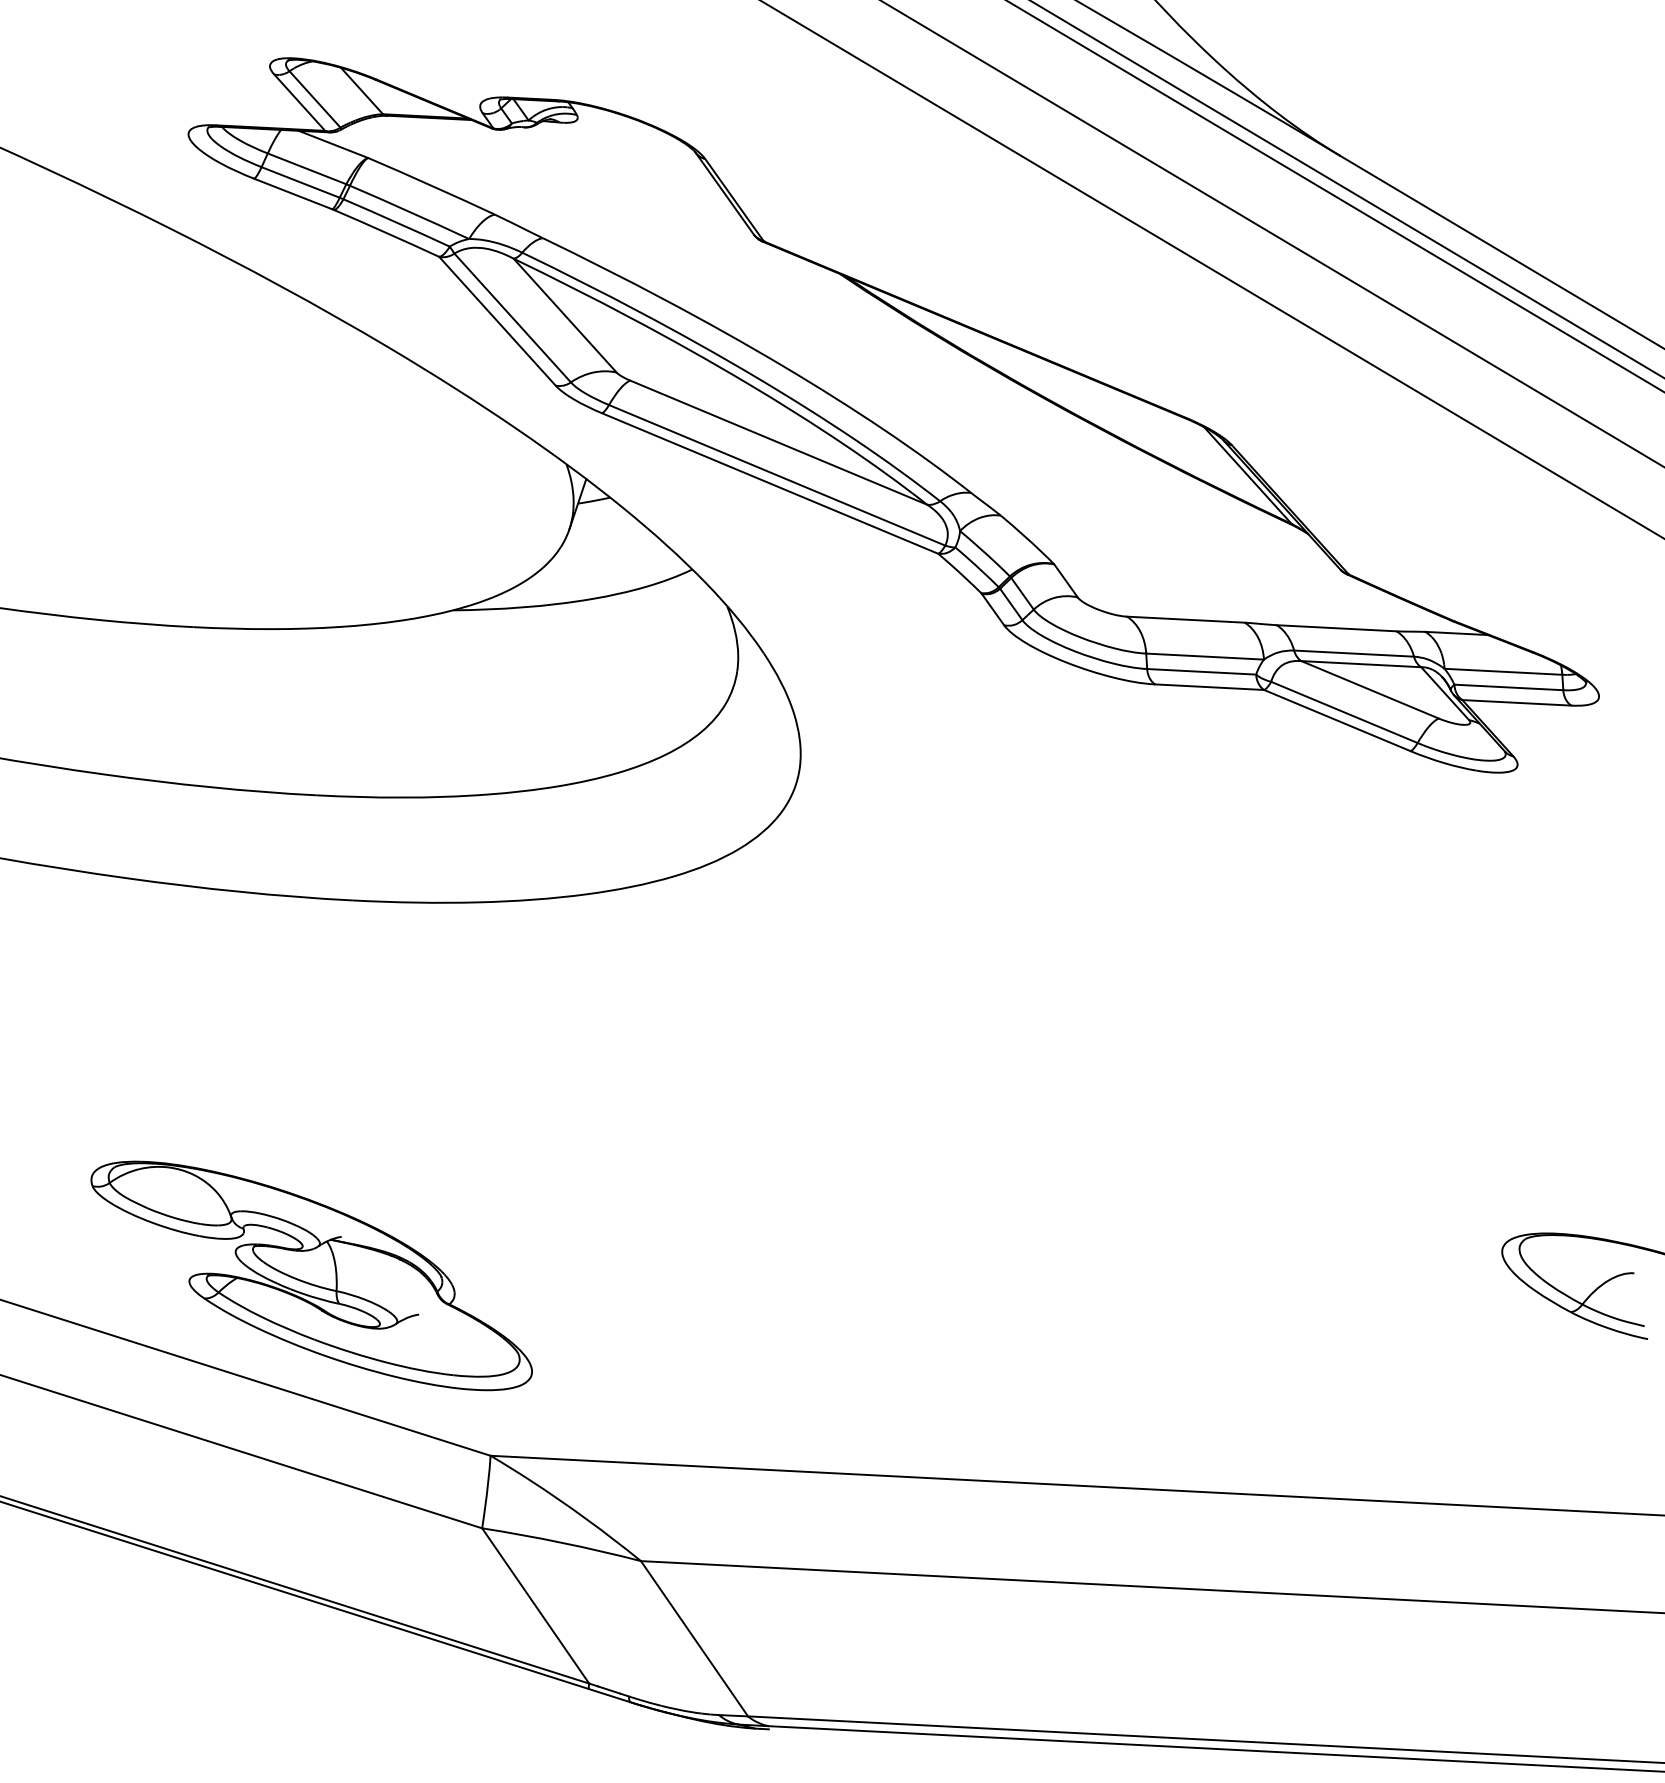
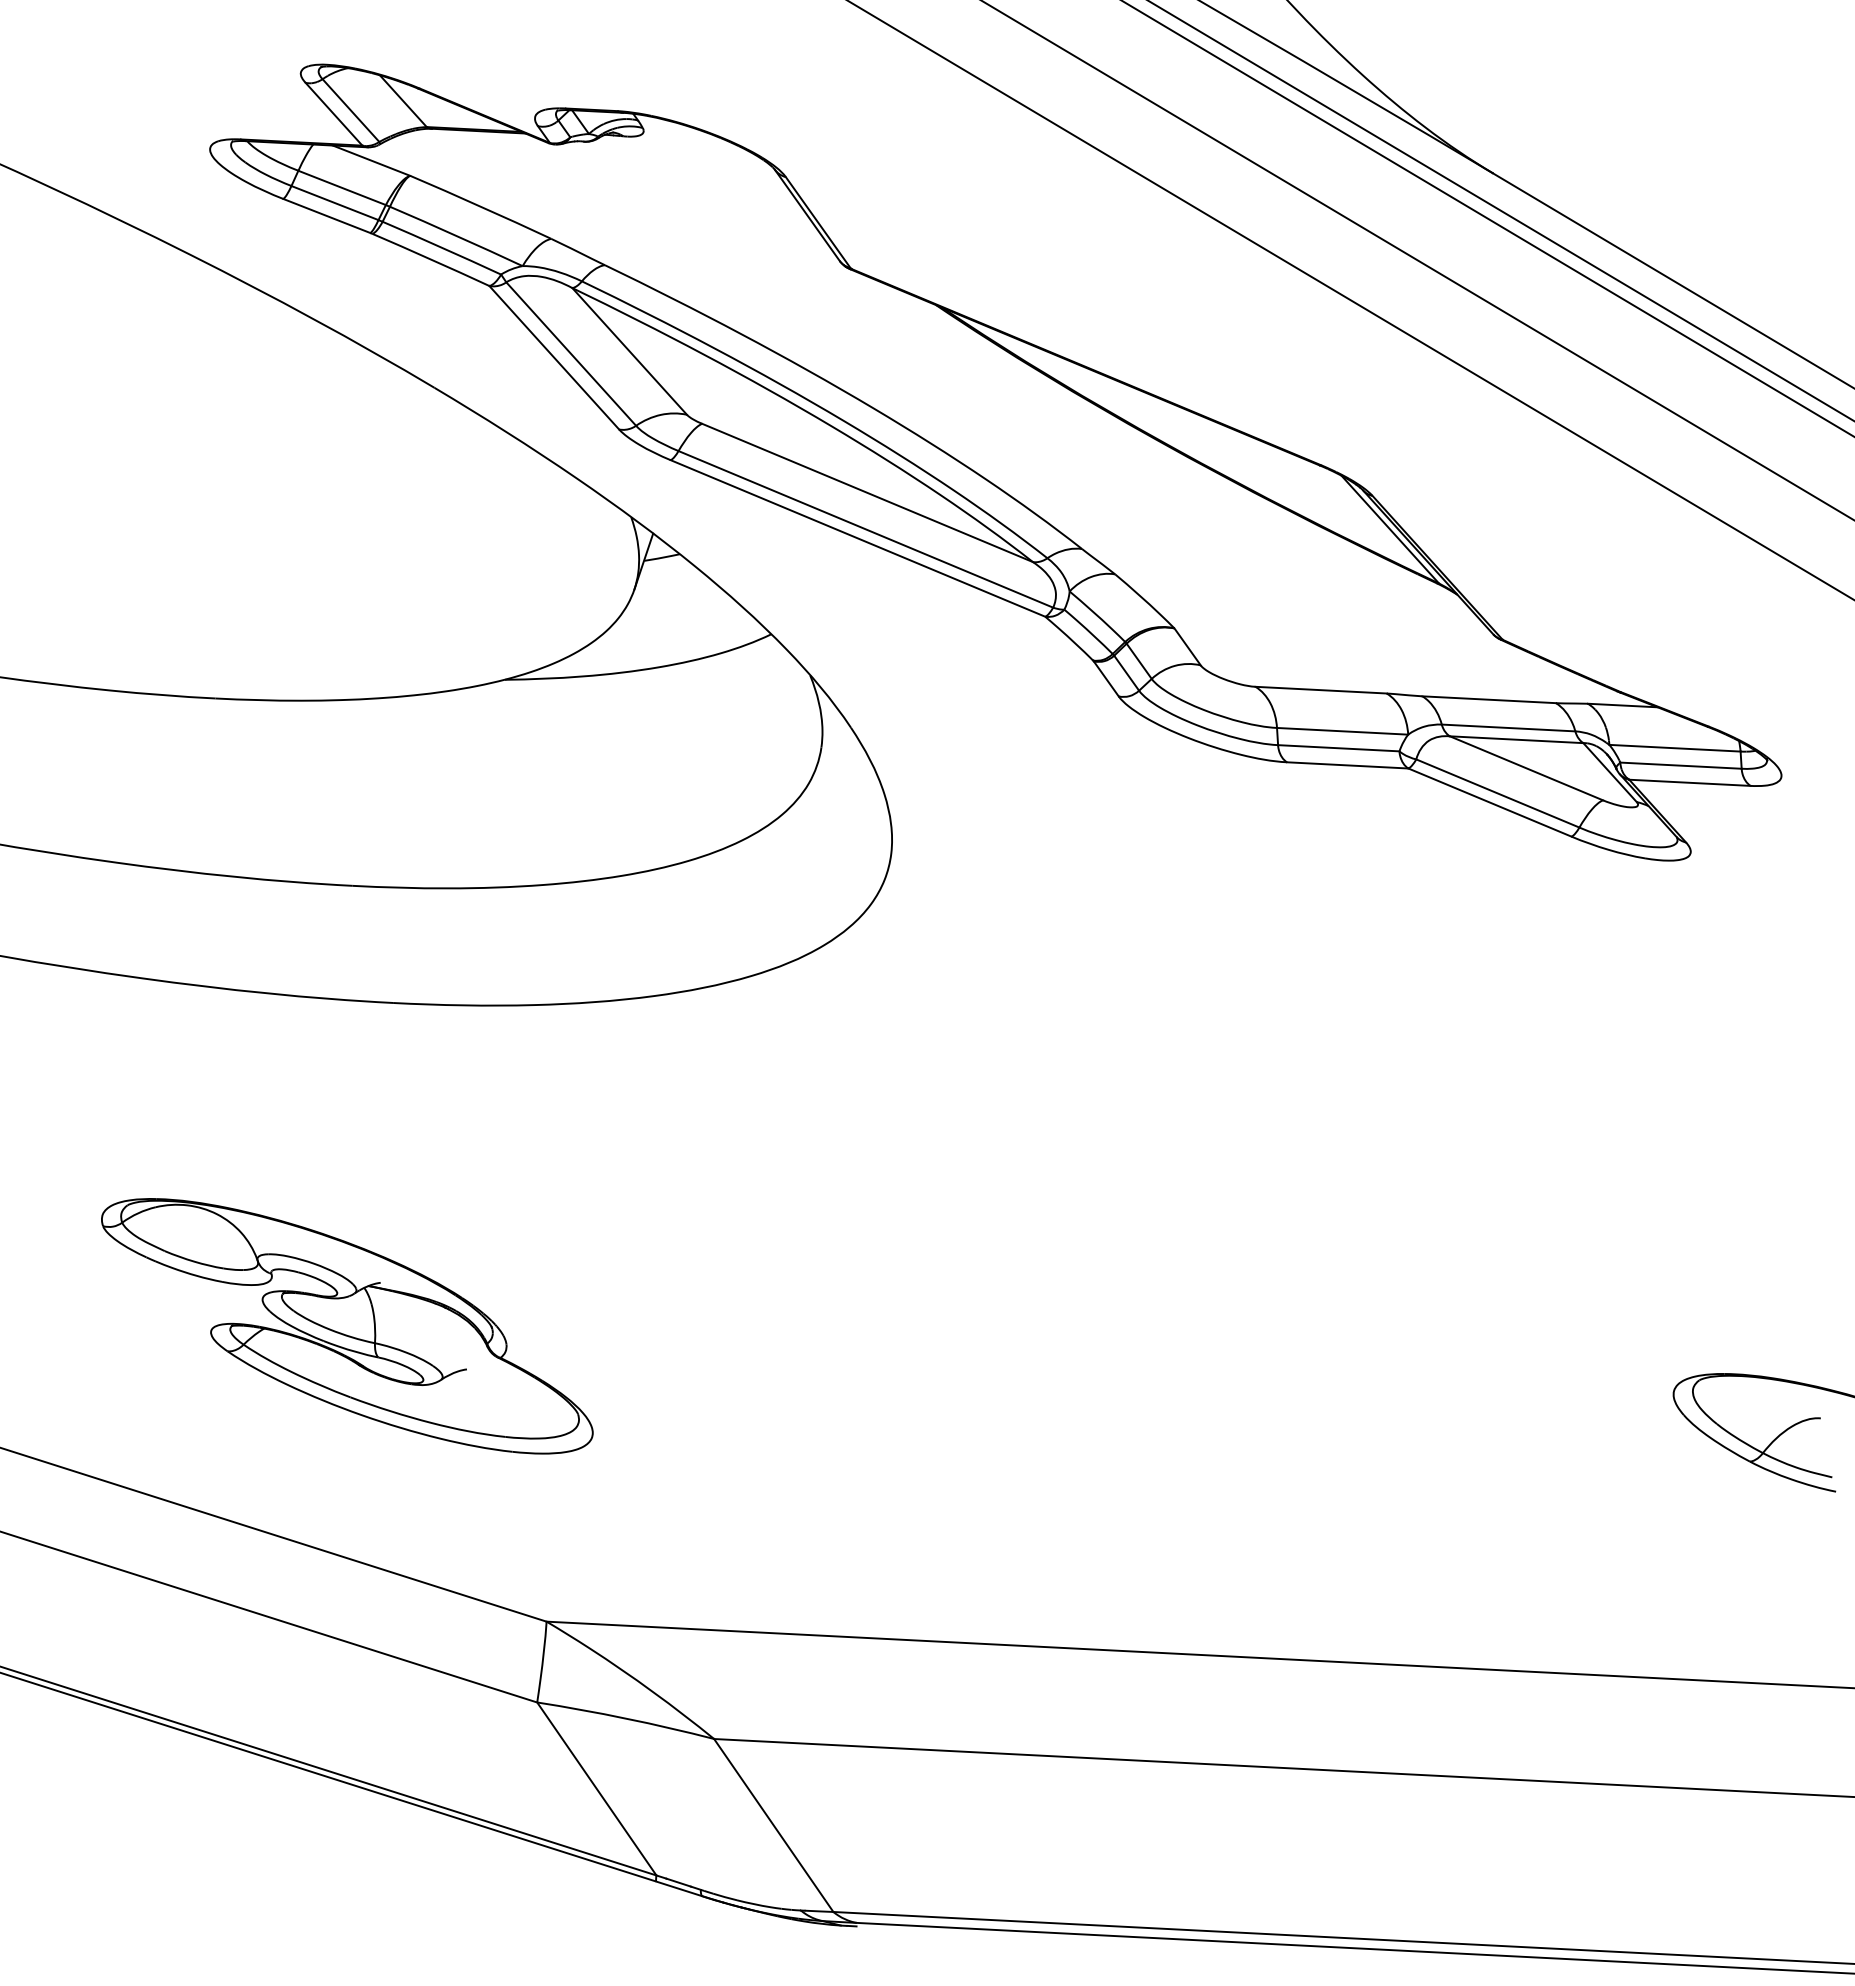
part: (311, 1276) -> (347, 1326), moved

